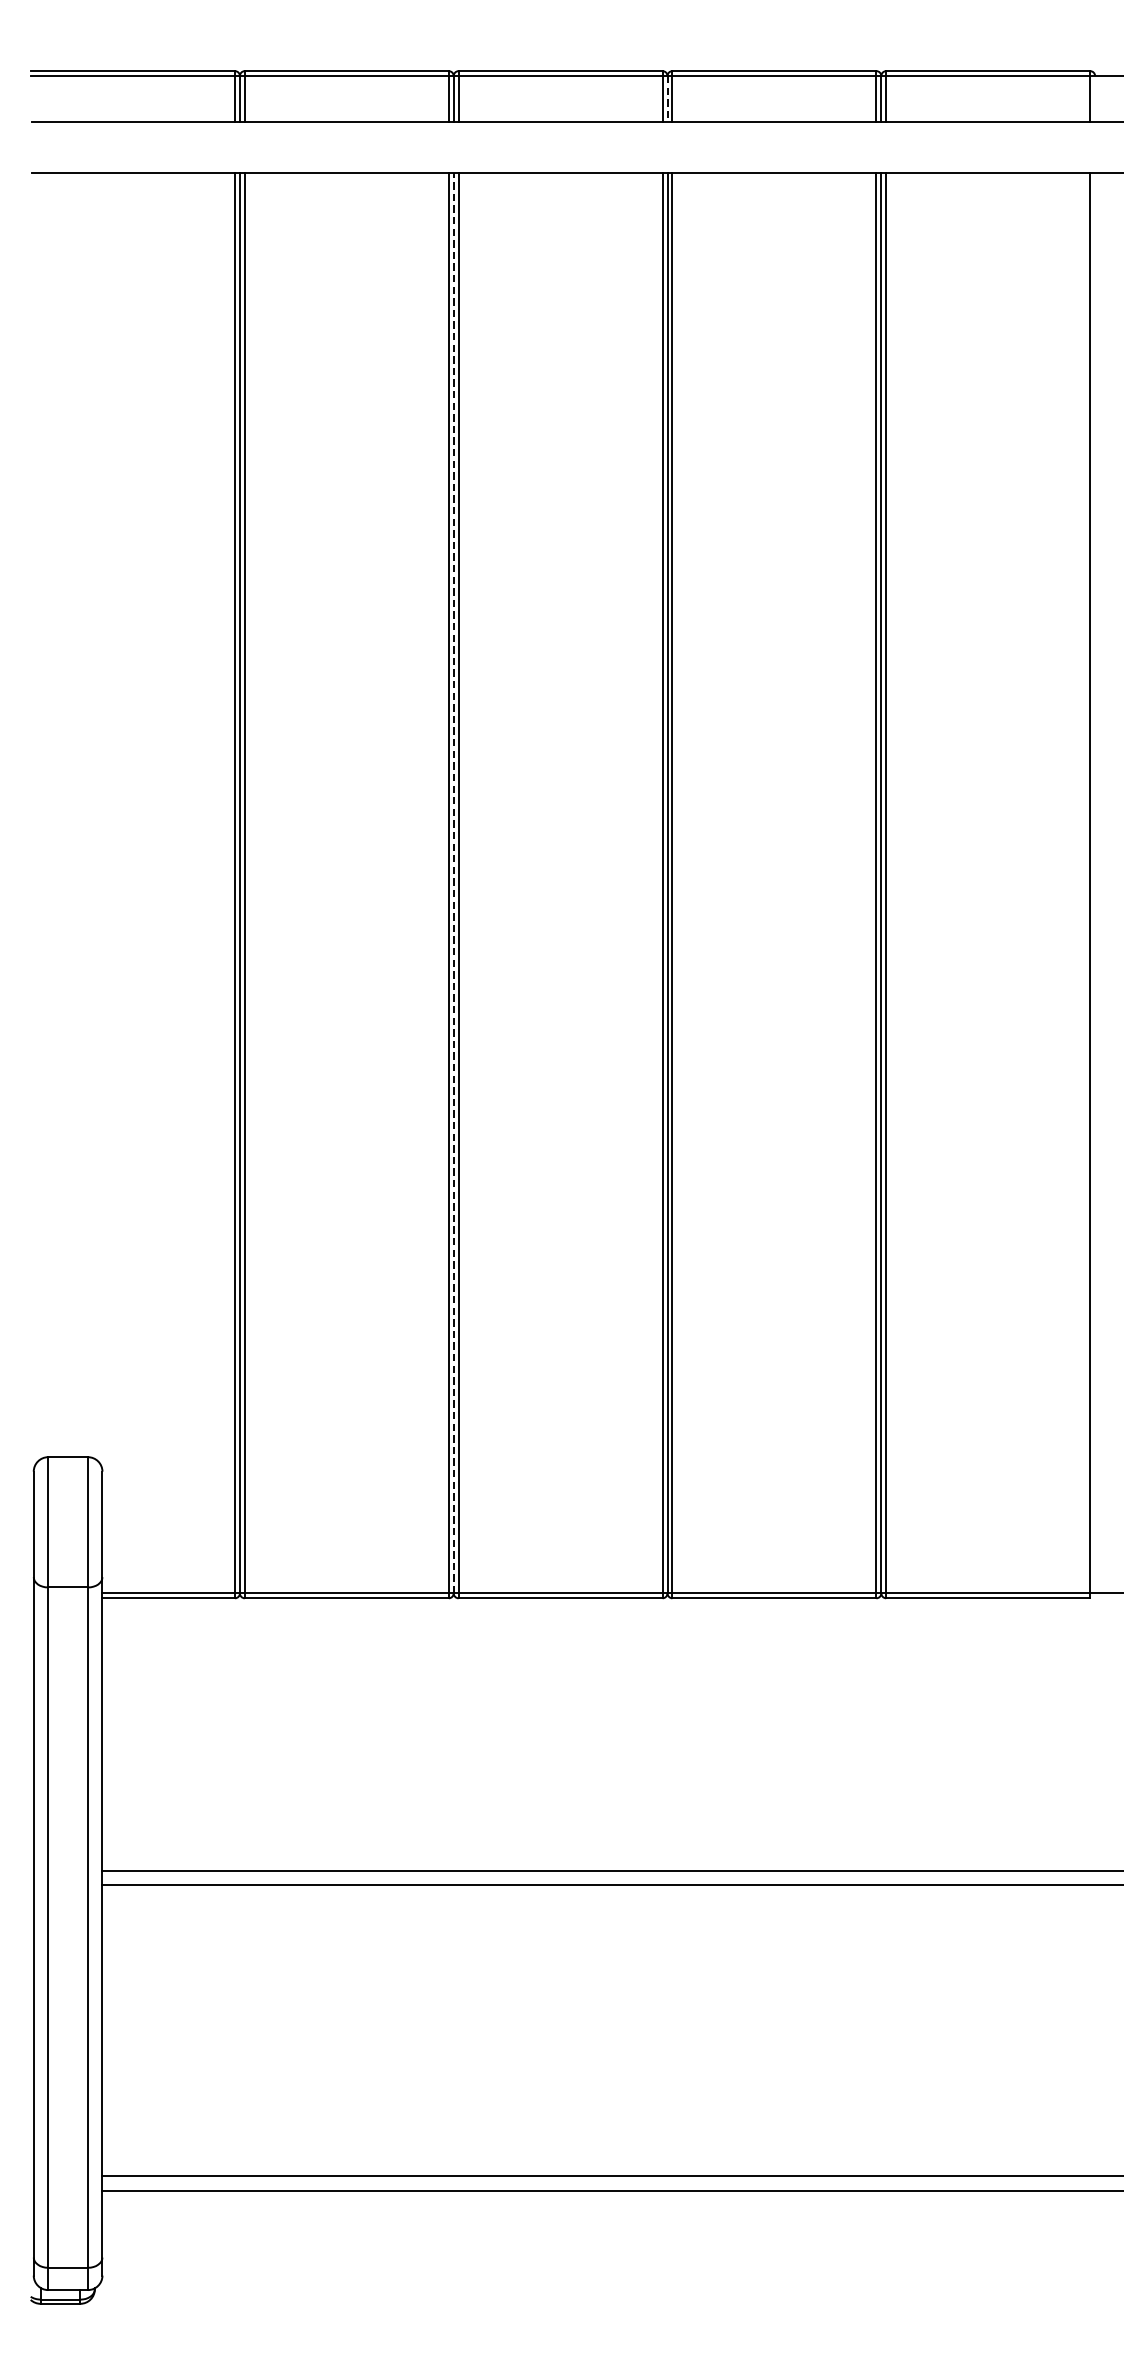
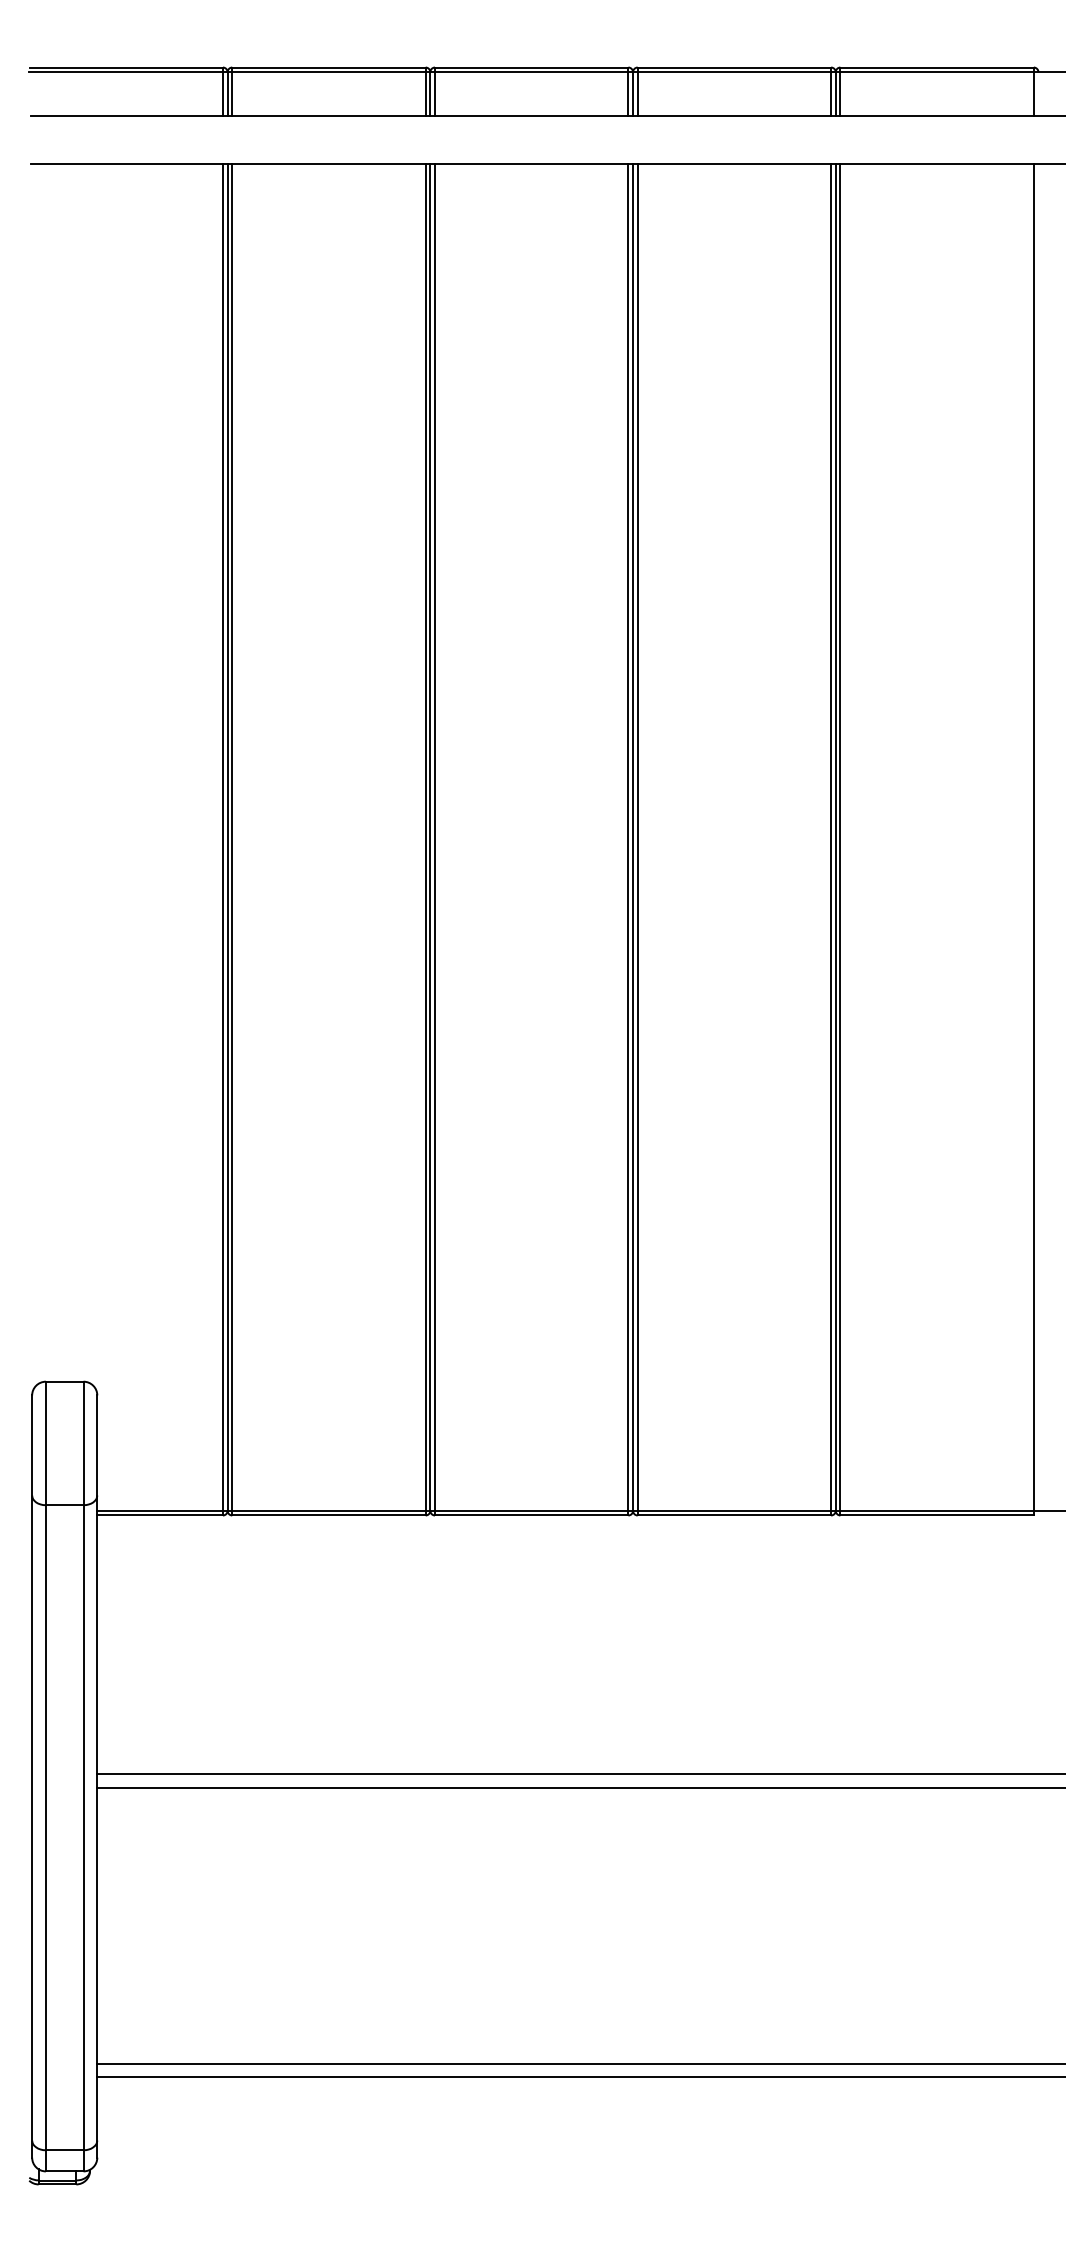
line: (667, 98) -> (633, 93), dashed -> solid
line: (453, 882) -> (430, 836), dashed -> solid

